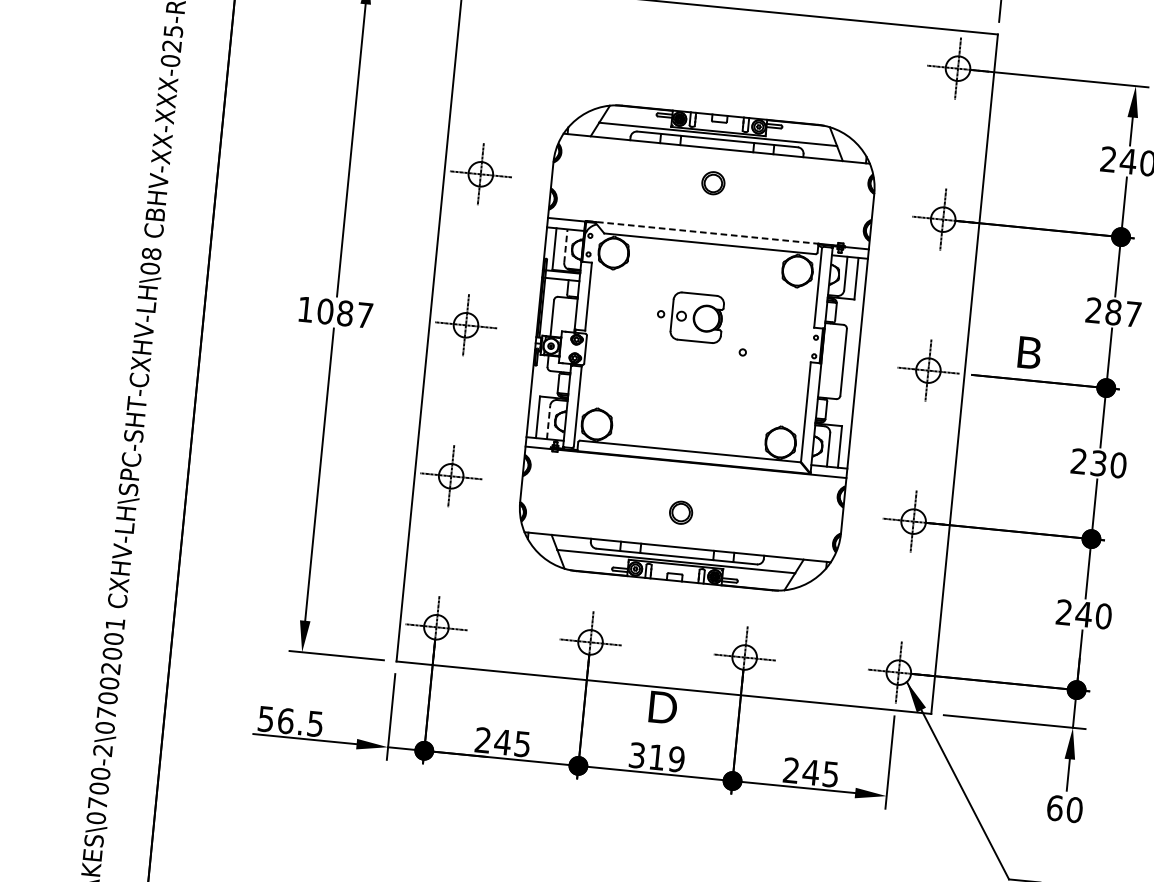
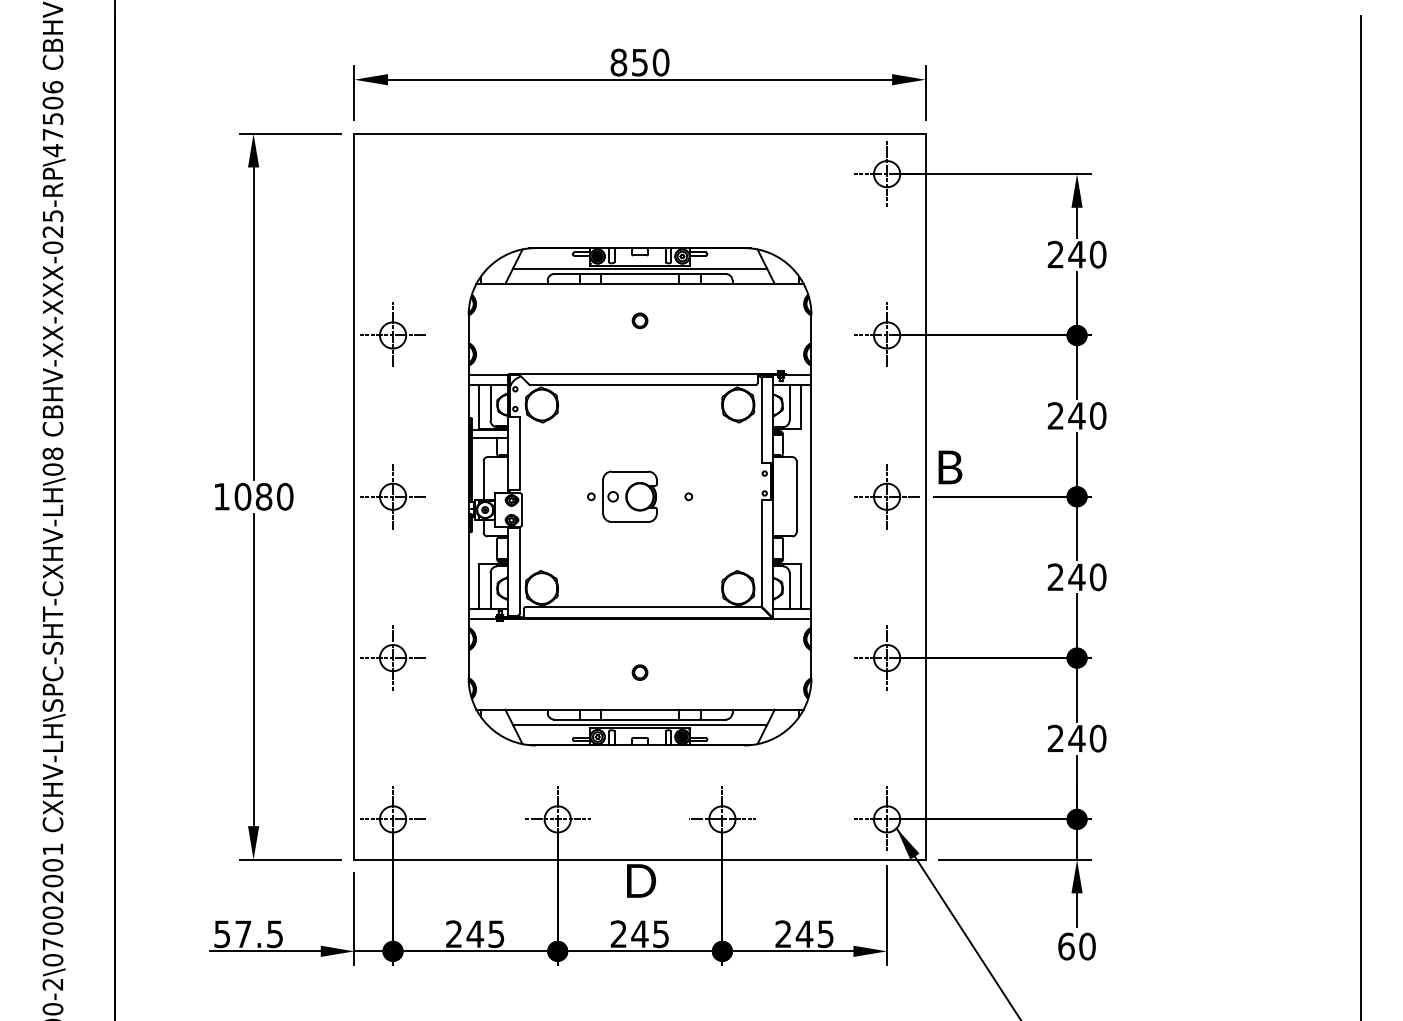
part: (712, 182) -> (639, 320), size x0.62
line: (702, 231) -> (633, 373), dashed -> solid
line: (565, 246) -> (490, 402), dashed -> solid
text: (1123, 312) -> (1087, 415), 287 -> 240
text: (364, 315) -> (284, 496), 1087 -> 1080
part: (690, 316) -> (622, 496), moved
text: (1029, 352) -> (950, 467), moved
line: (548, 421) -> (490, 590), dashed -> solid
text: (1098, 463) -> (1076, 577), 230 -> 240
part: (680, 512) -> (639, 672), size x0.62
text: (285, 721) -> (243, 934), 56.5 -> 57.5
text: (656, 757) -> (639, 934), 319 -> 245

